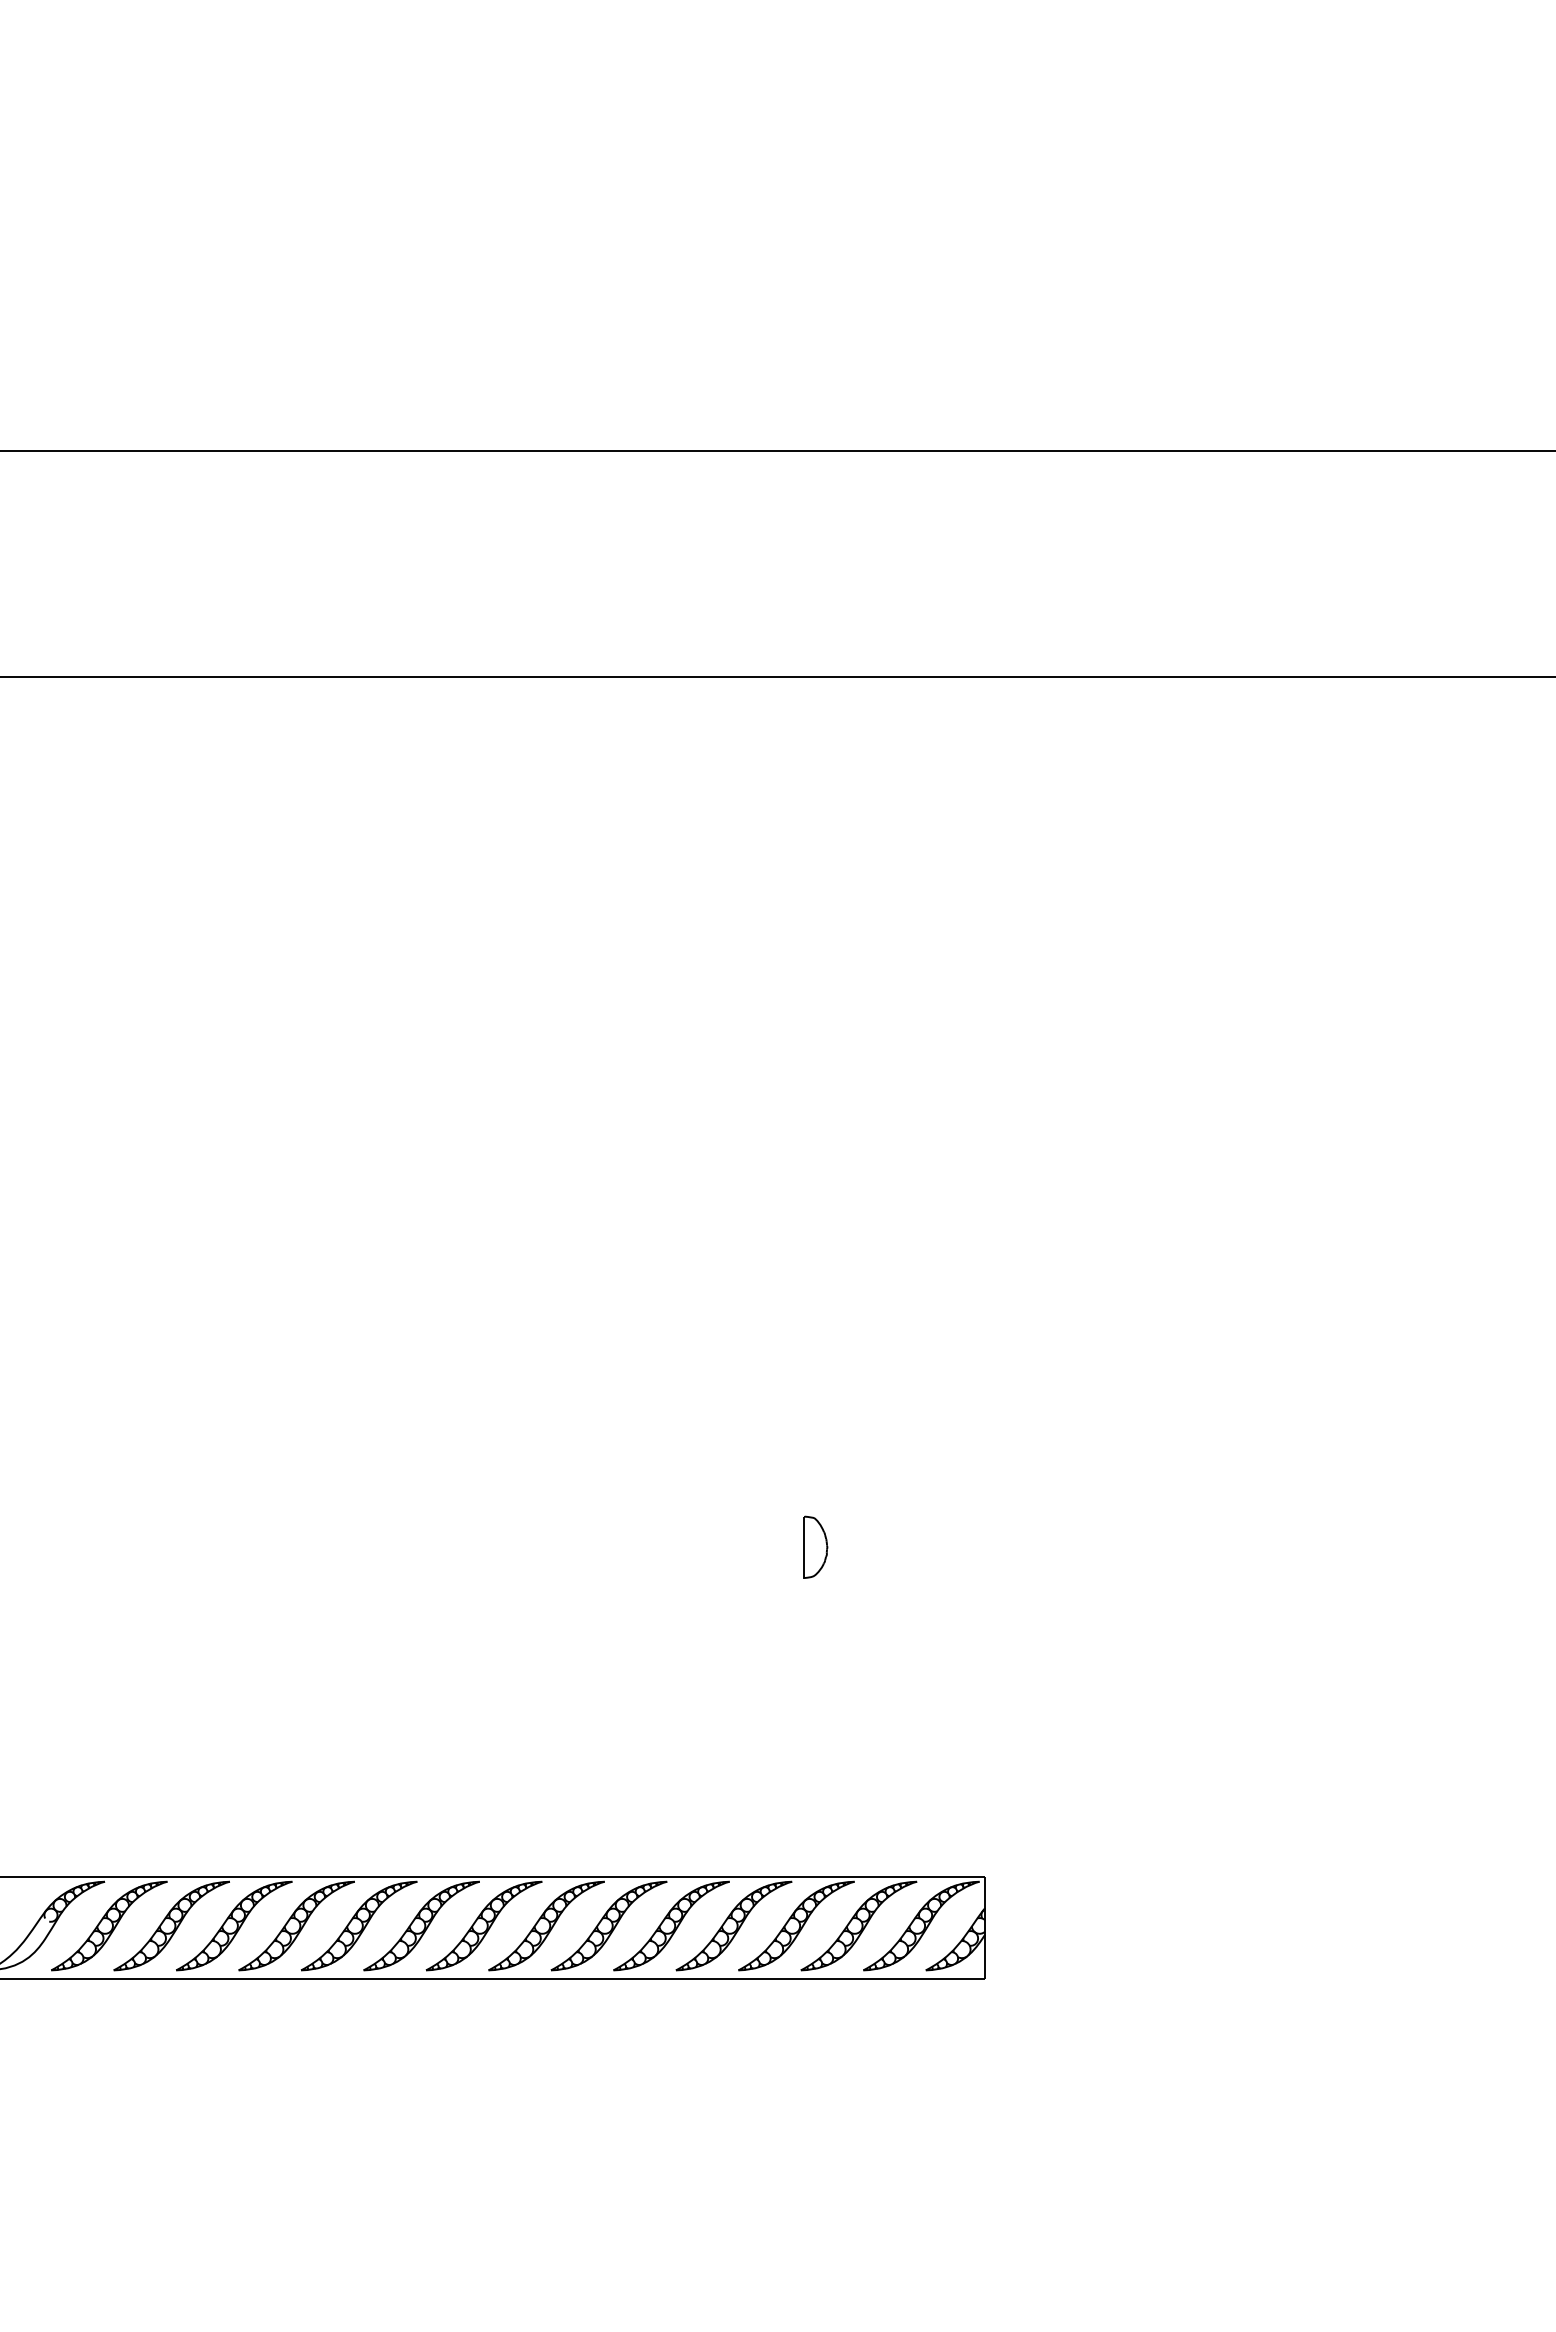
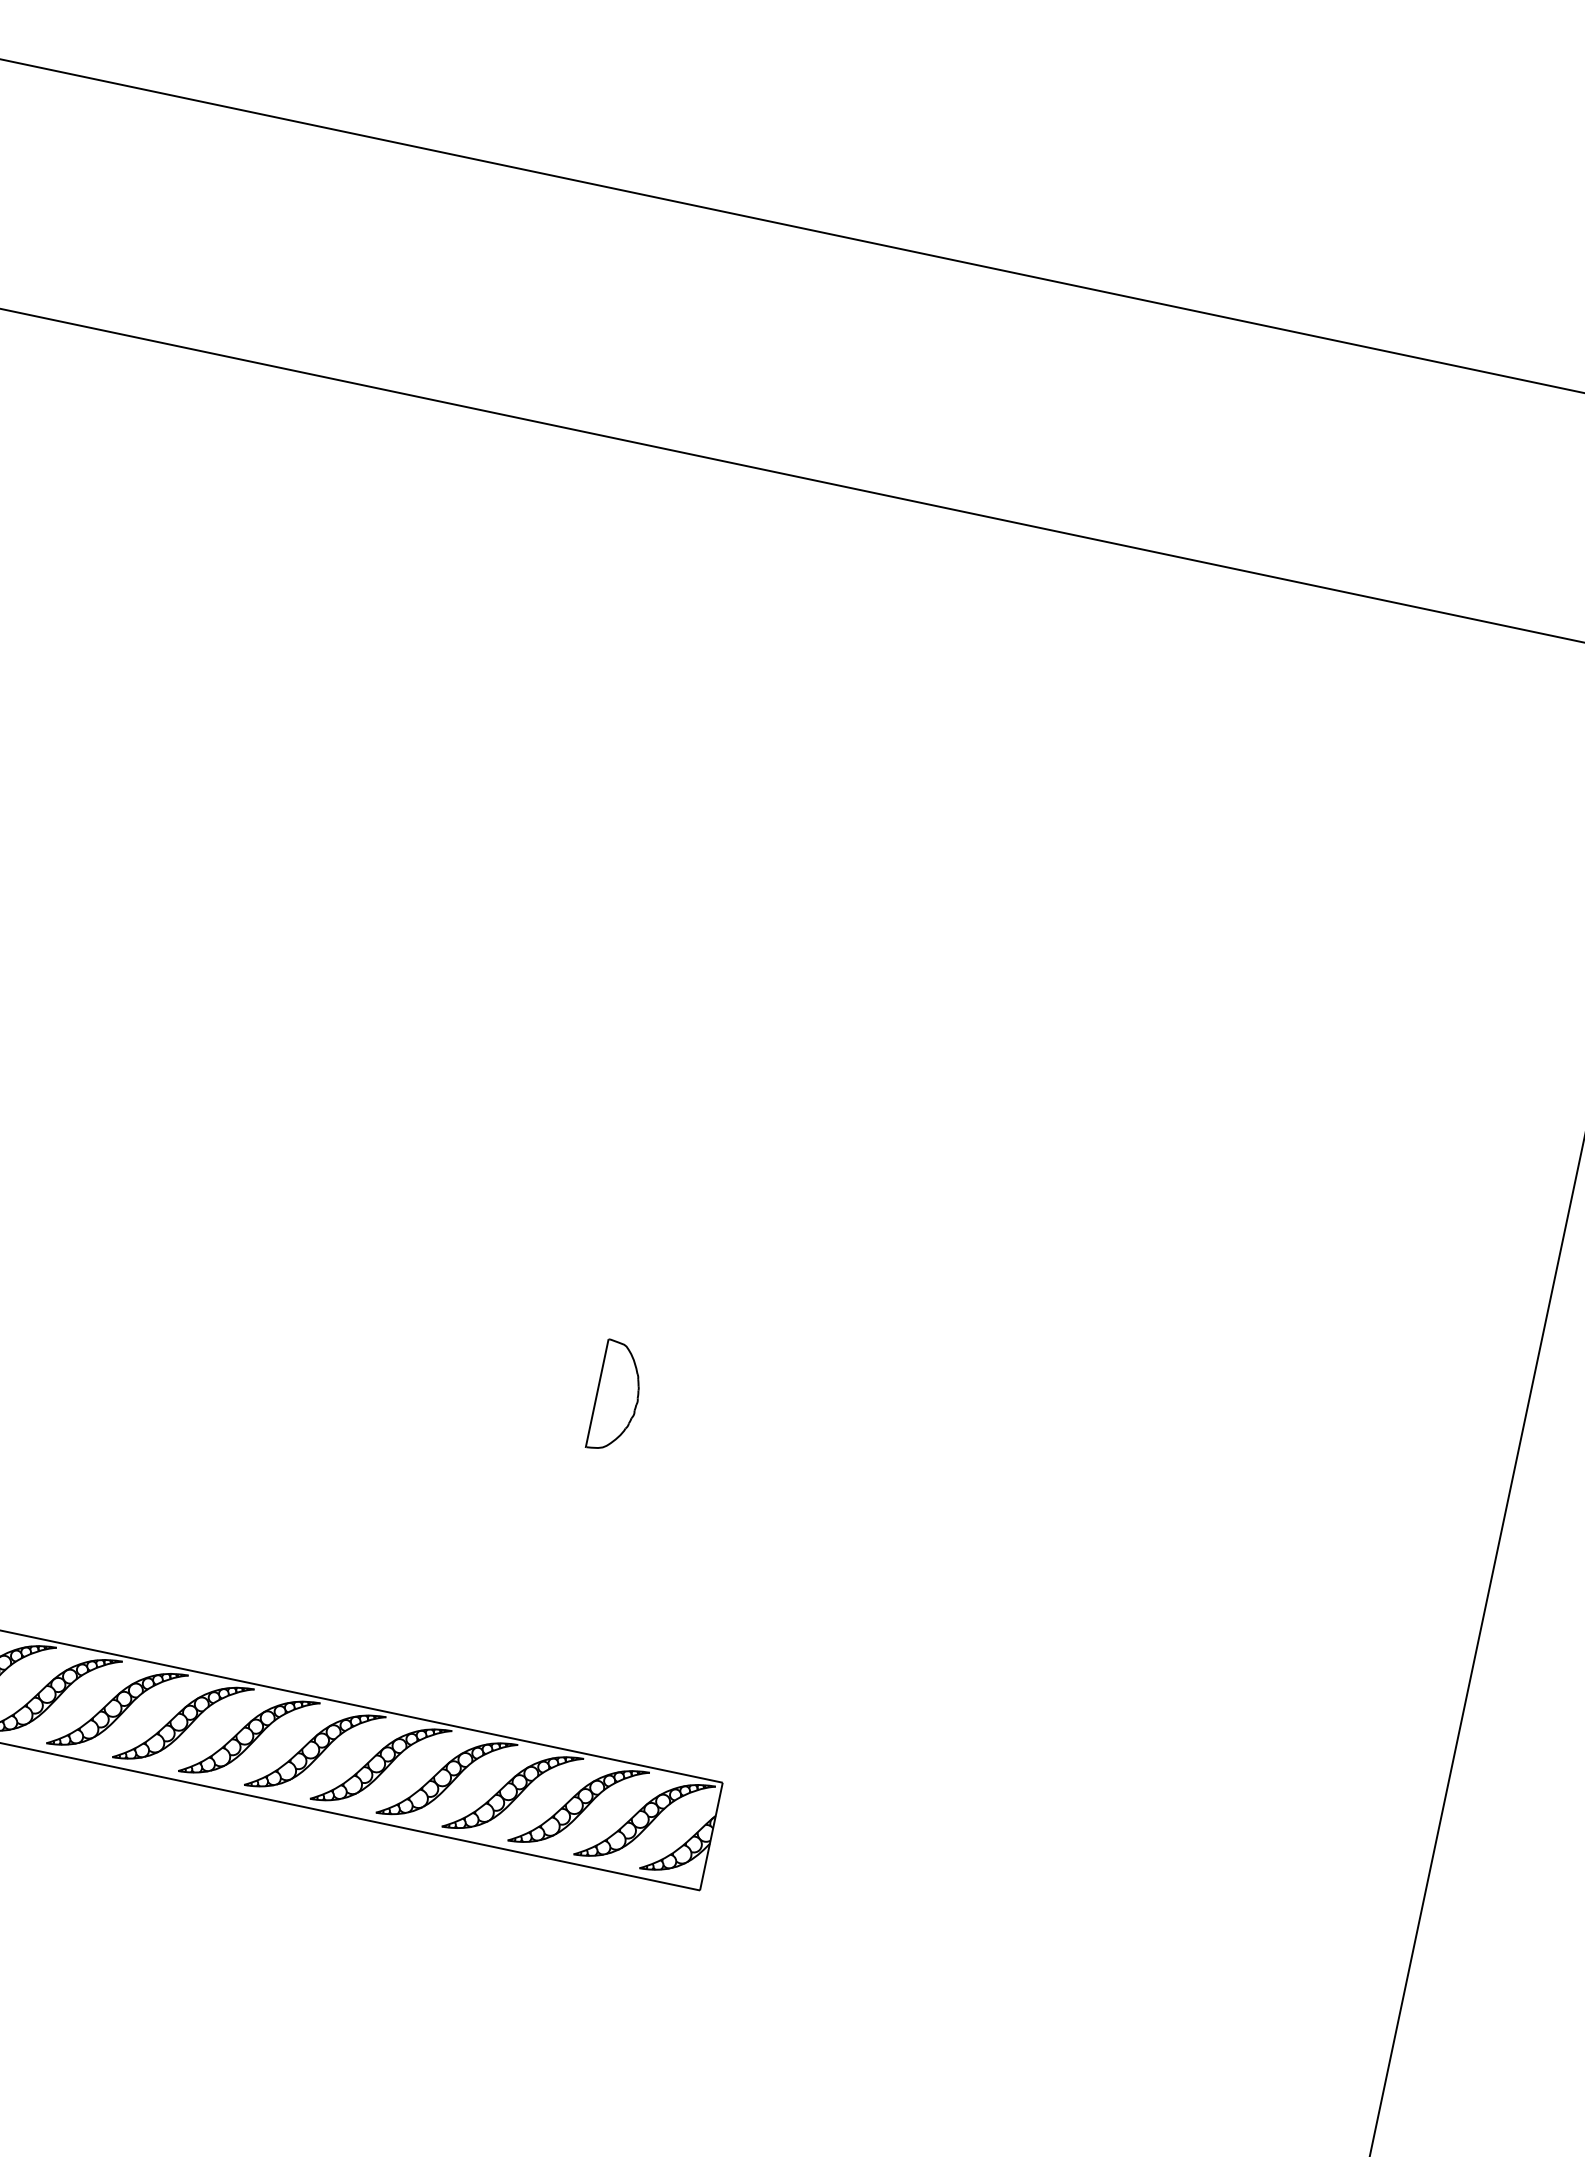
part: (815, 1547) -> (617, 1397), size x1.67

